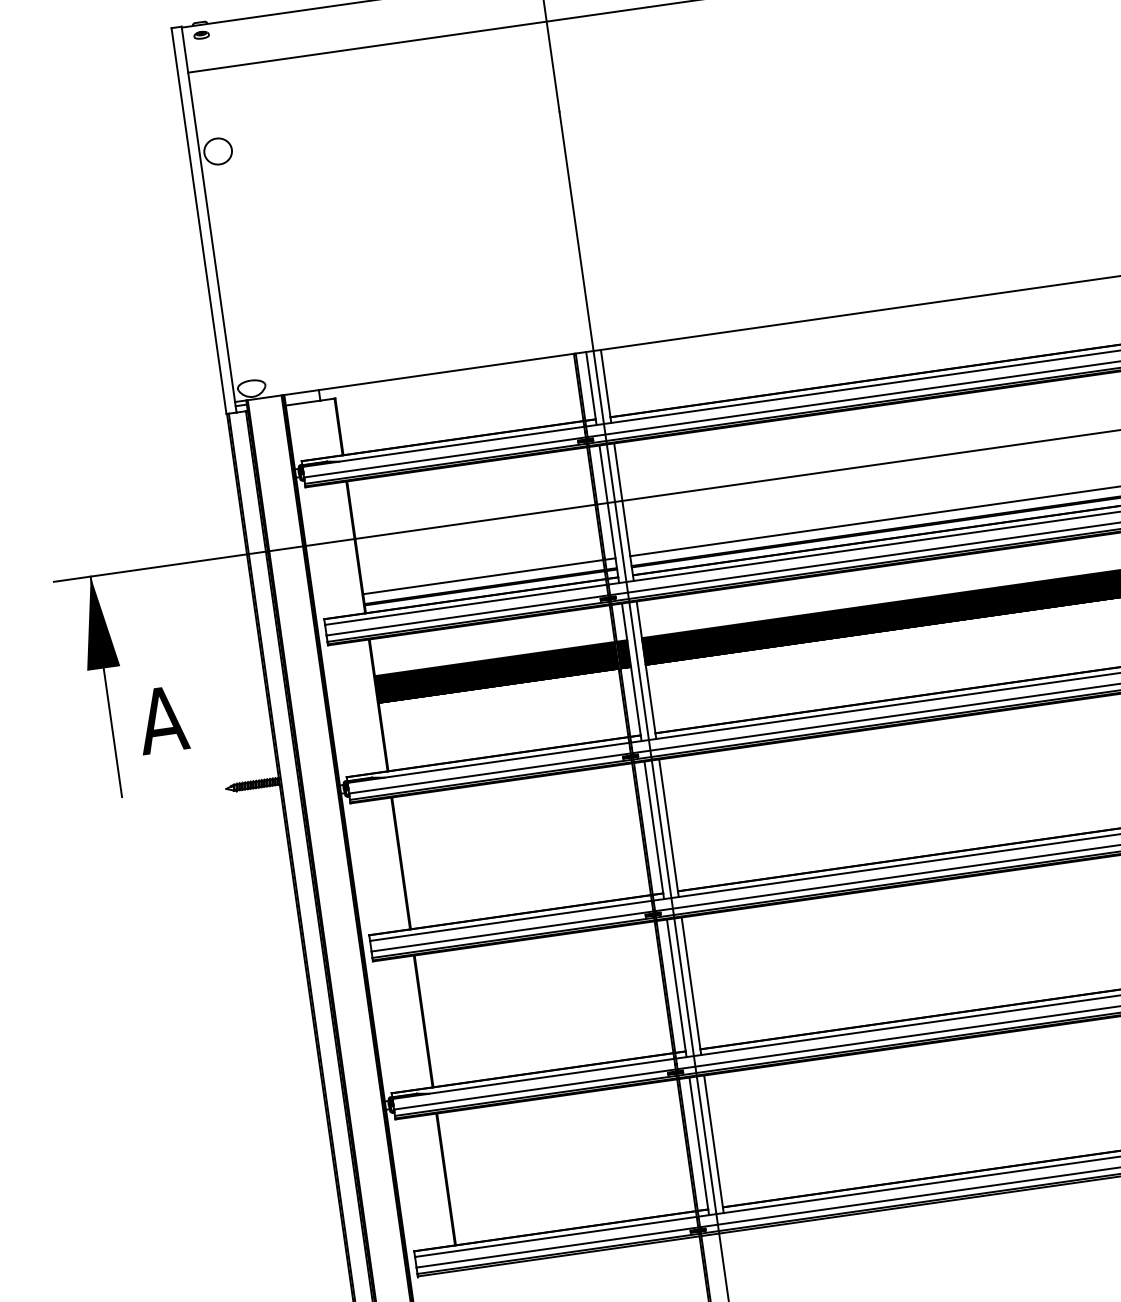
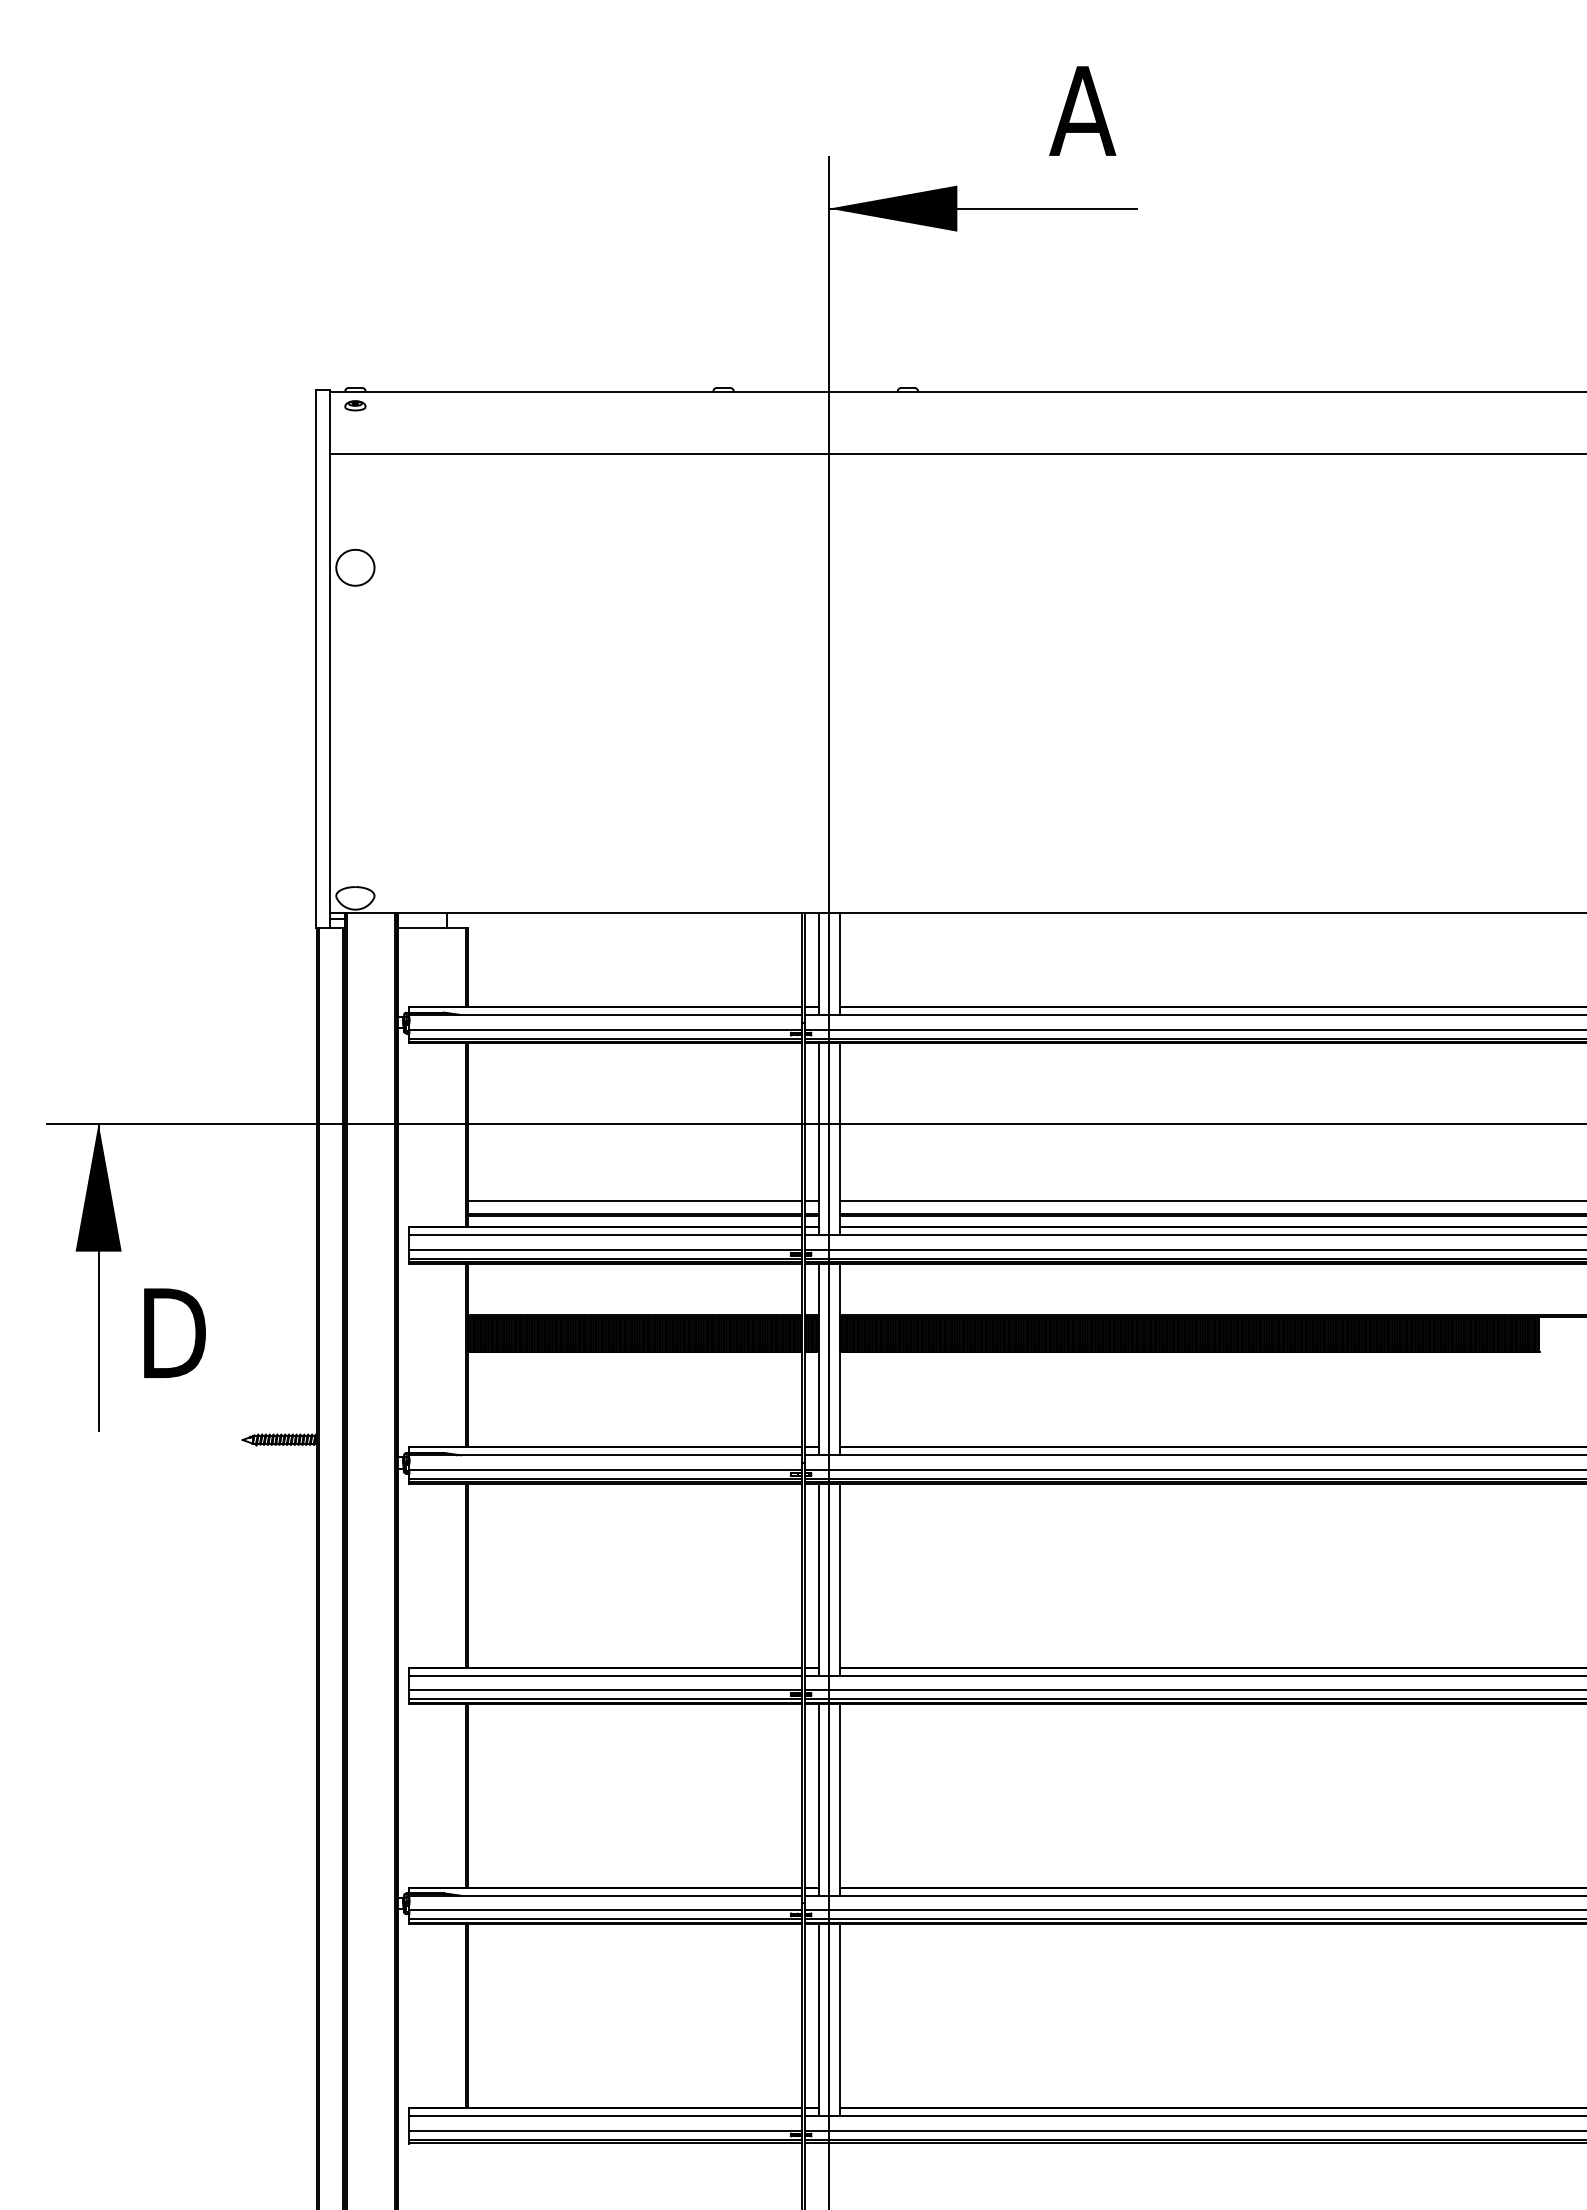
text: (163, 719) -> (170, 1332), A -> D

